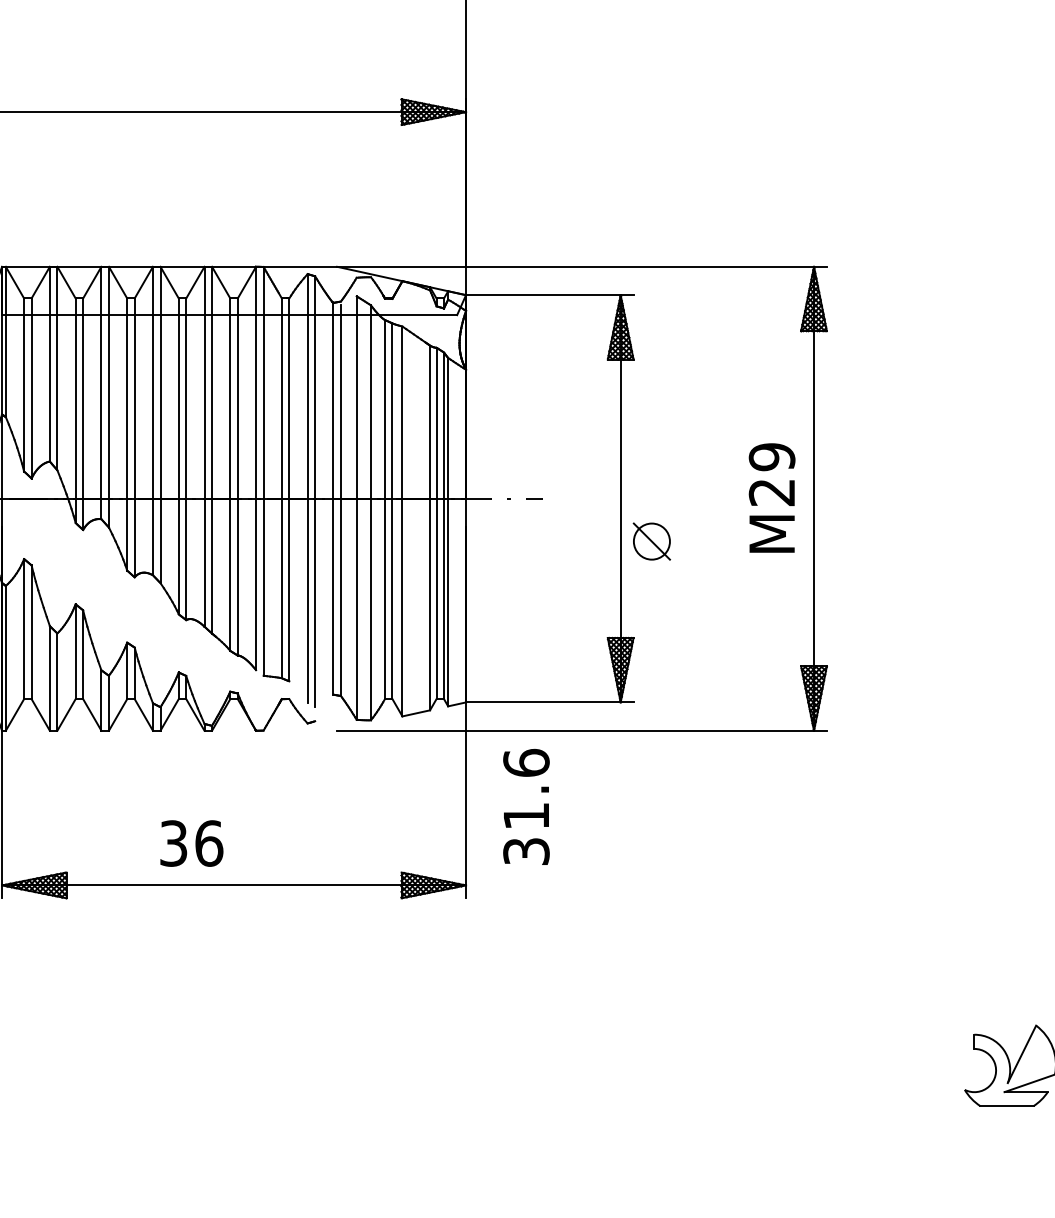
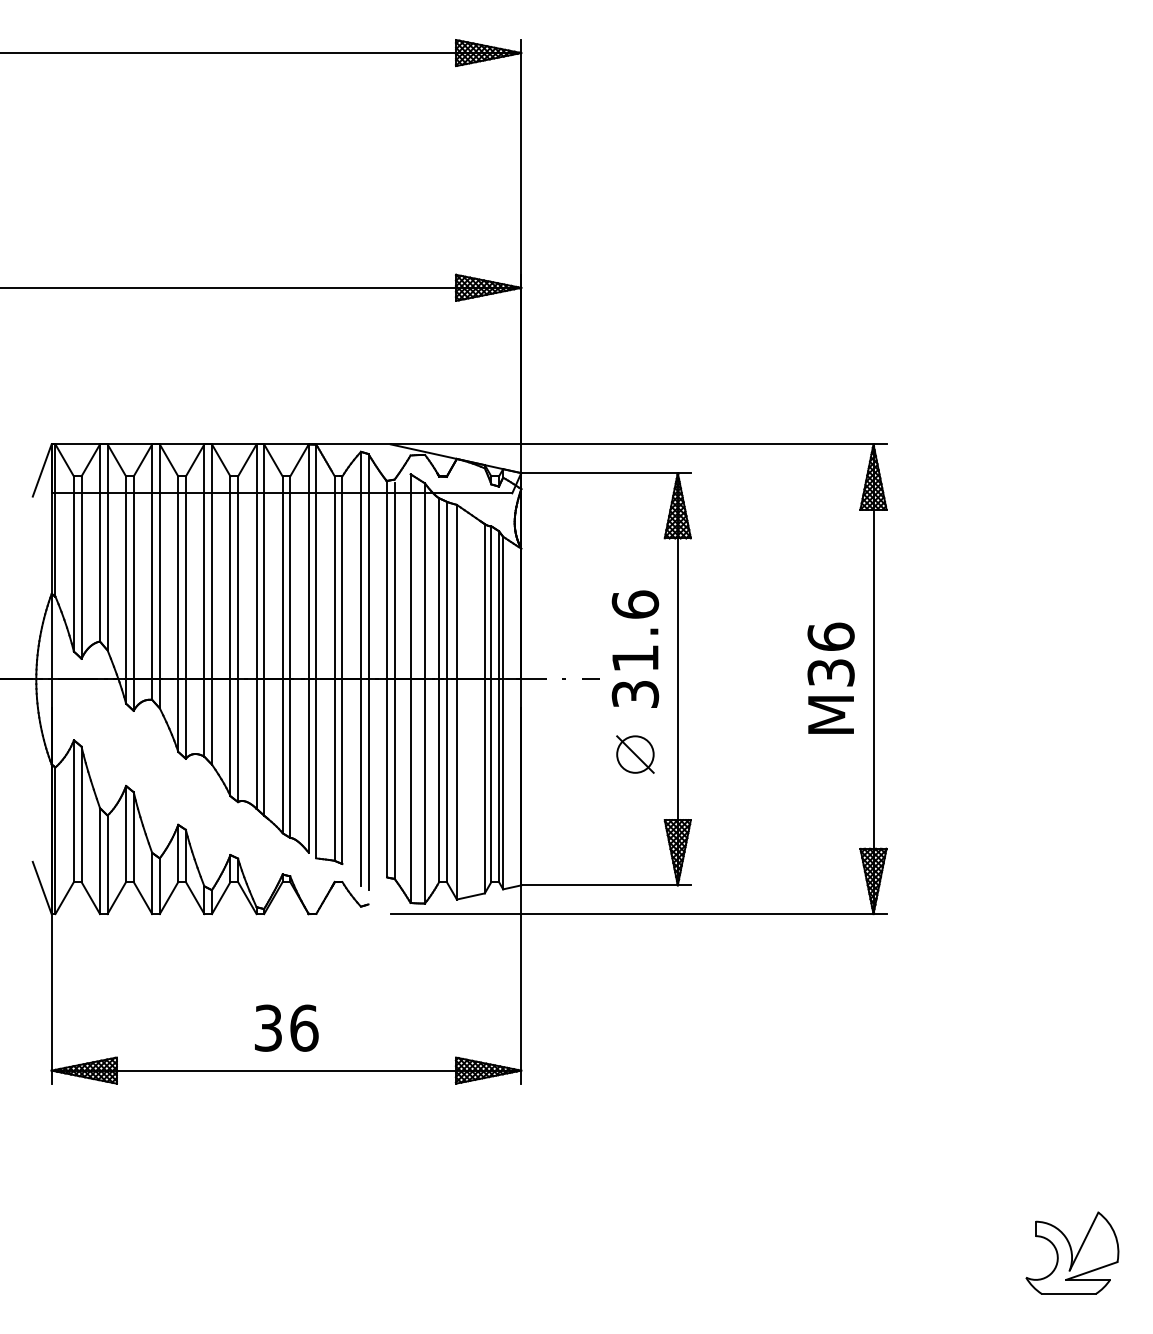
text: (771, 474) -> (830, 654), M29 -> M36
part: (651, 541) -> (635, 754), moved
text: (526, 806) -> (635, 648), moved
text: (191, 842) -> (286, 1027), moved

